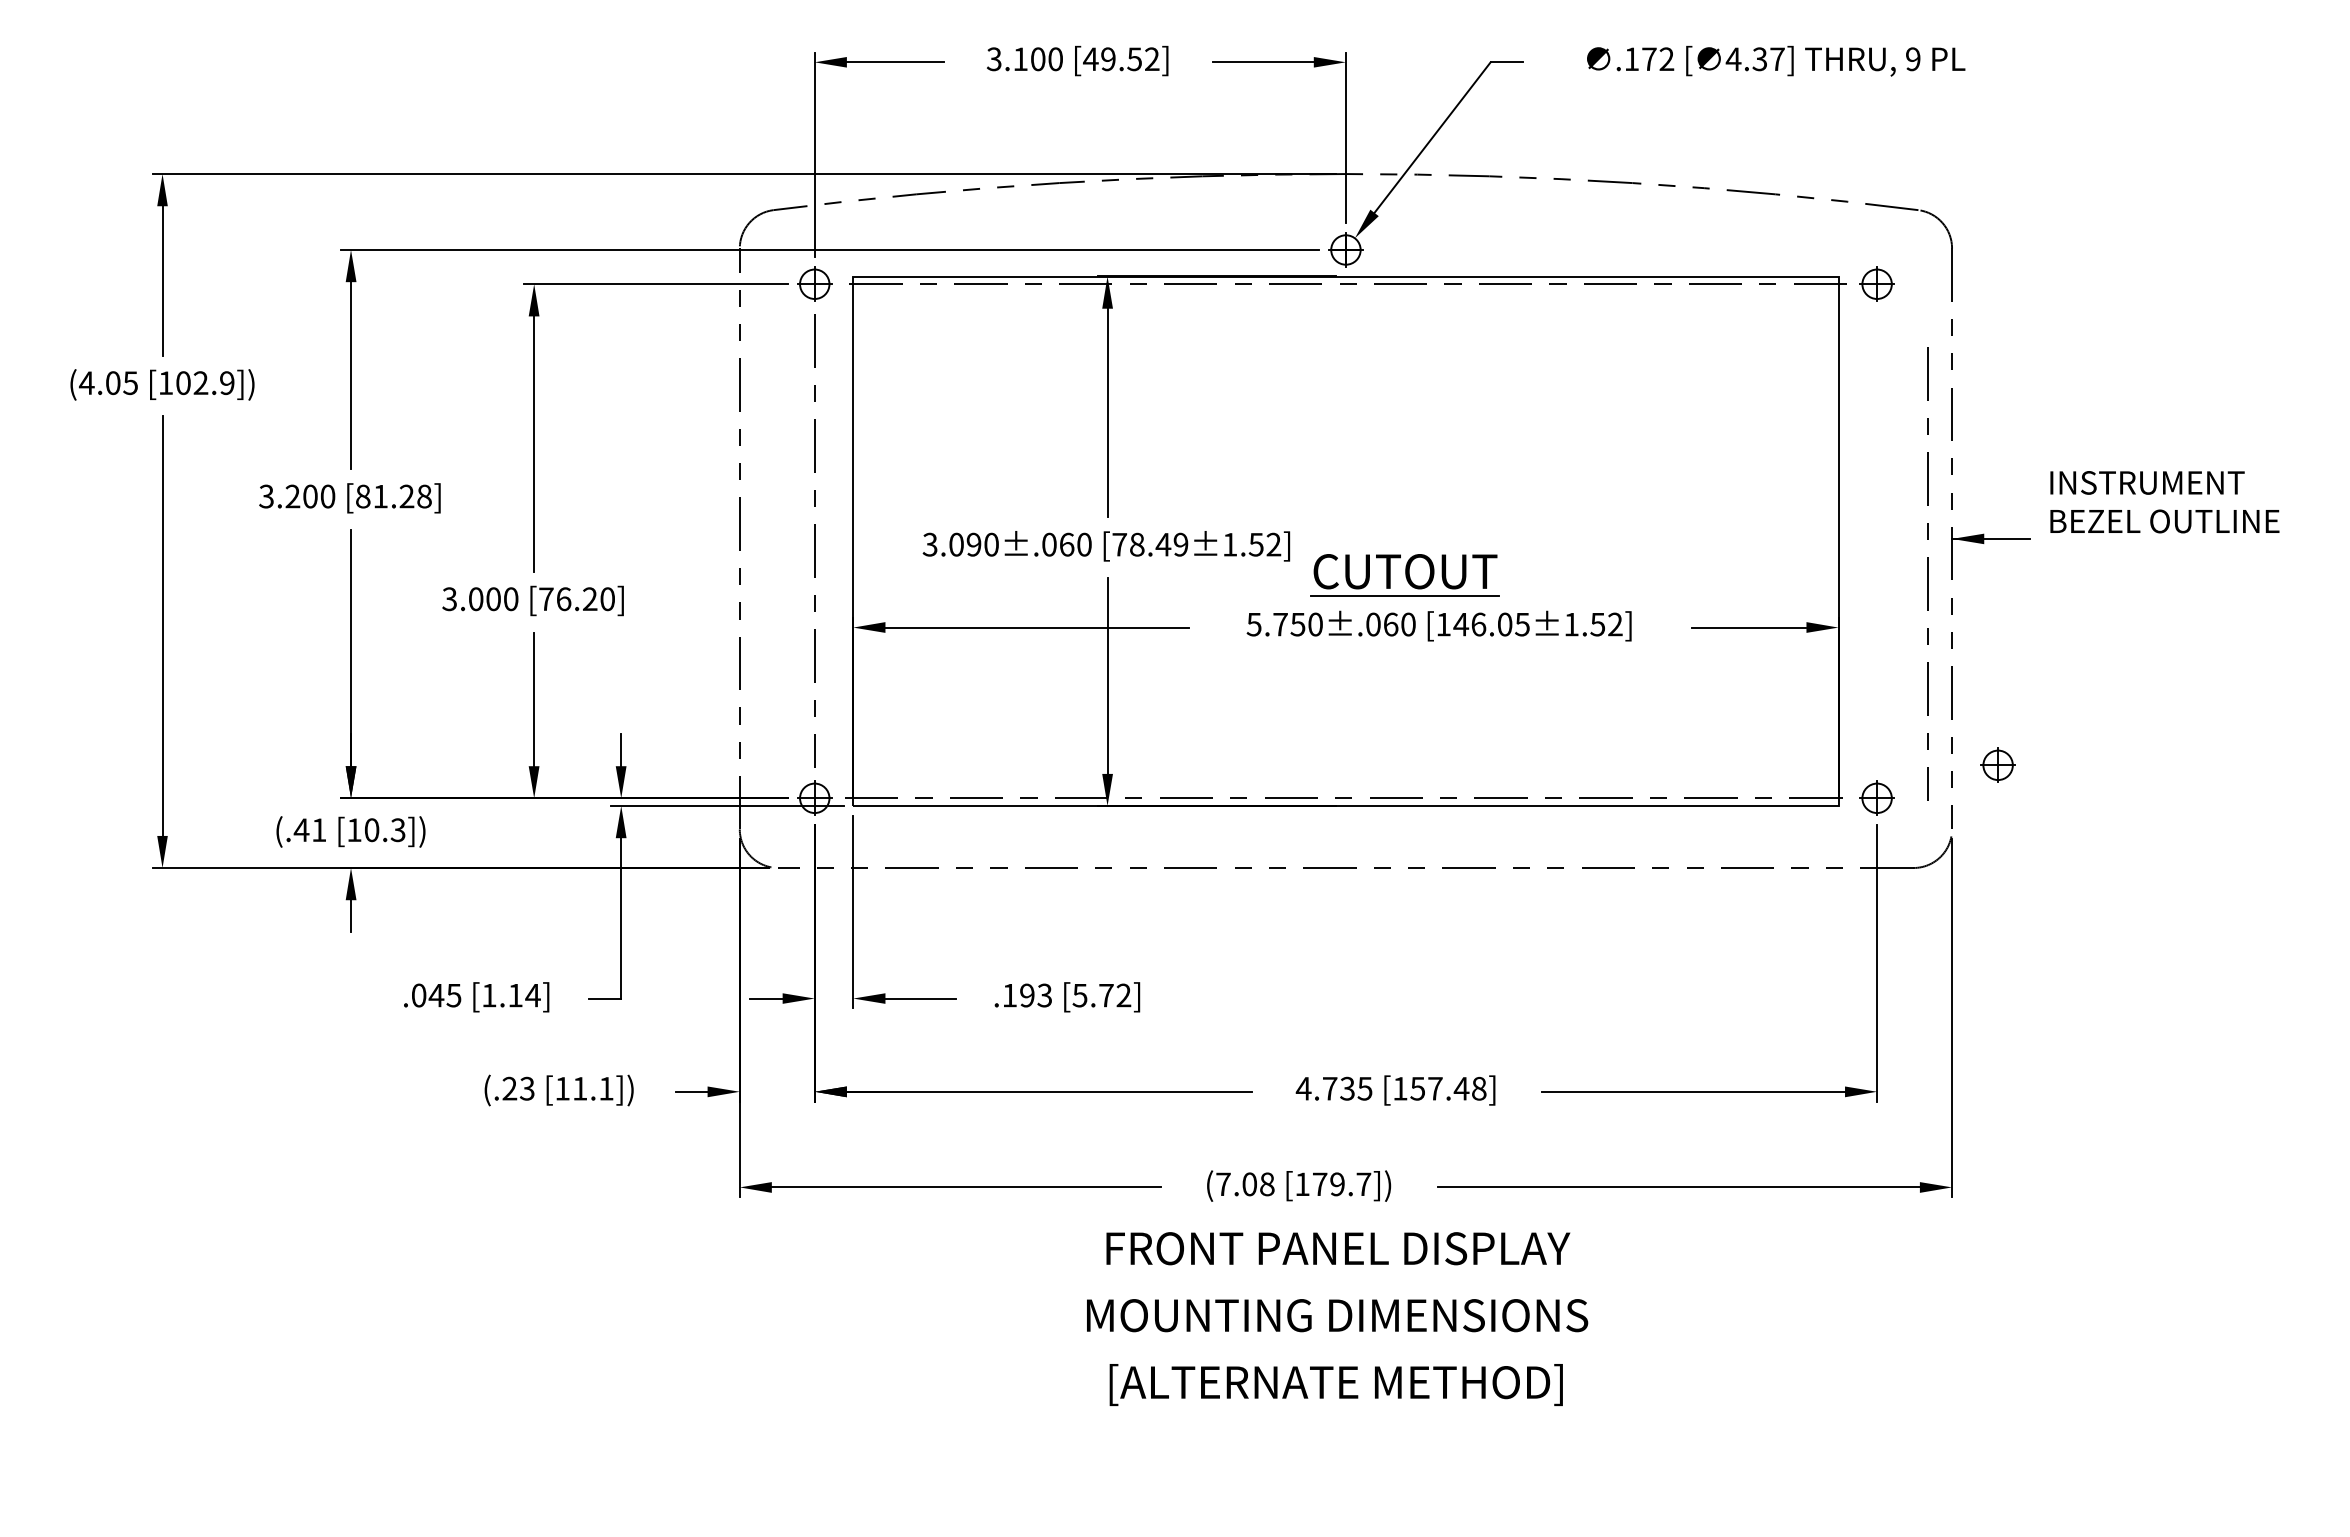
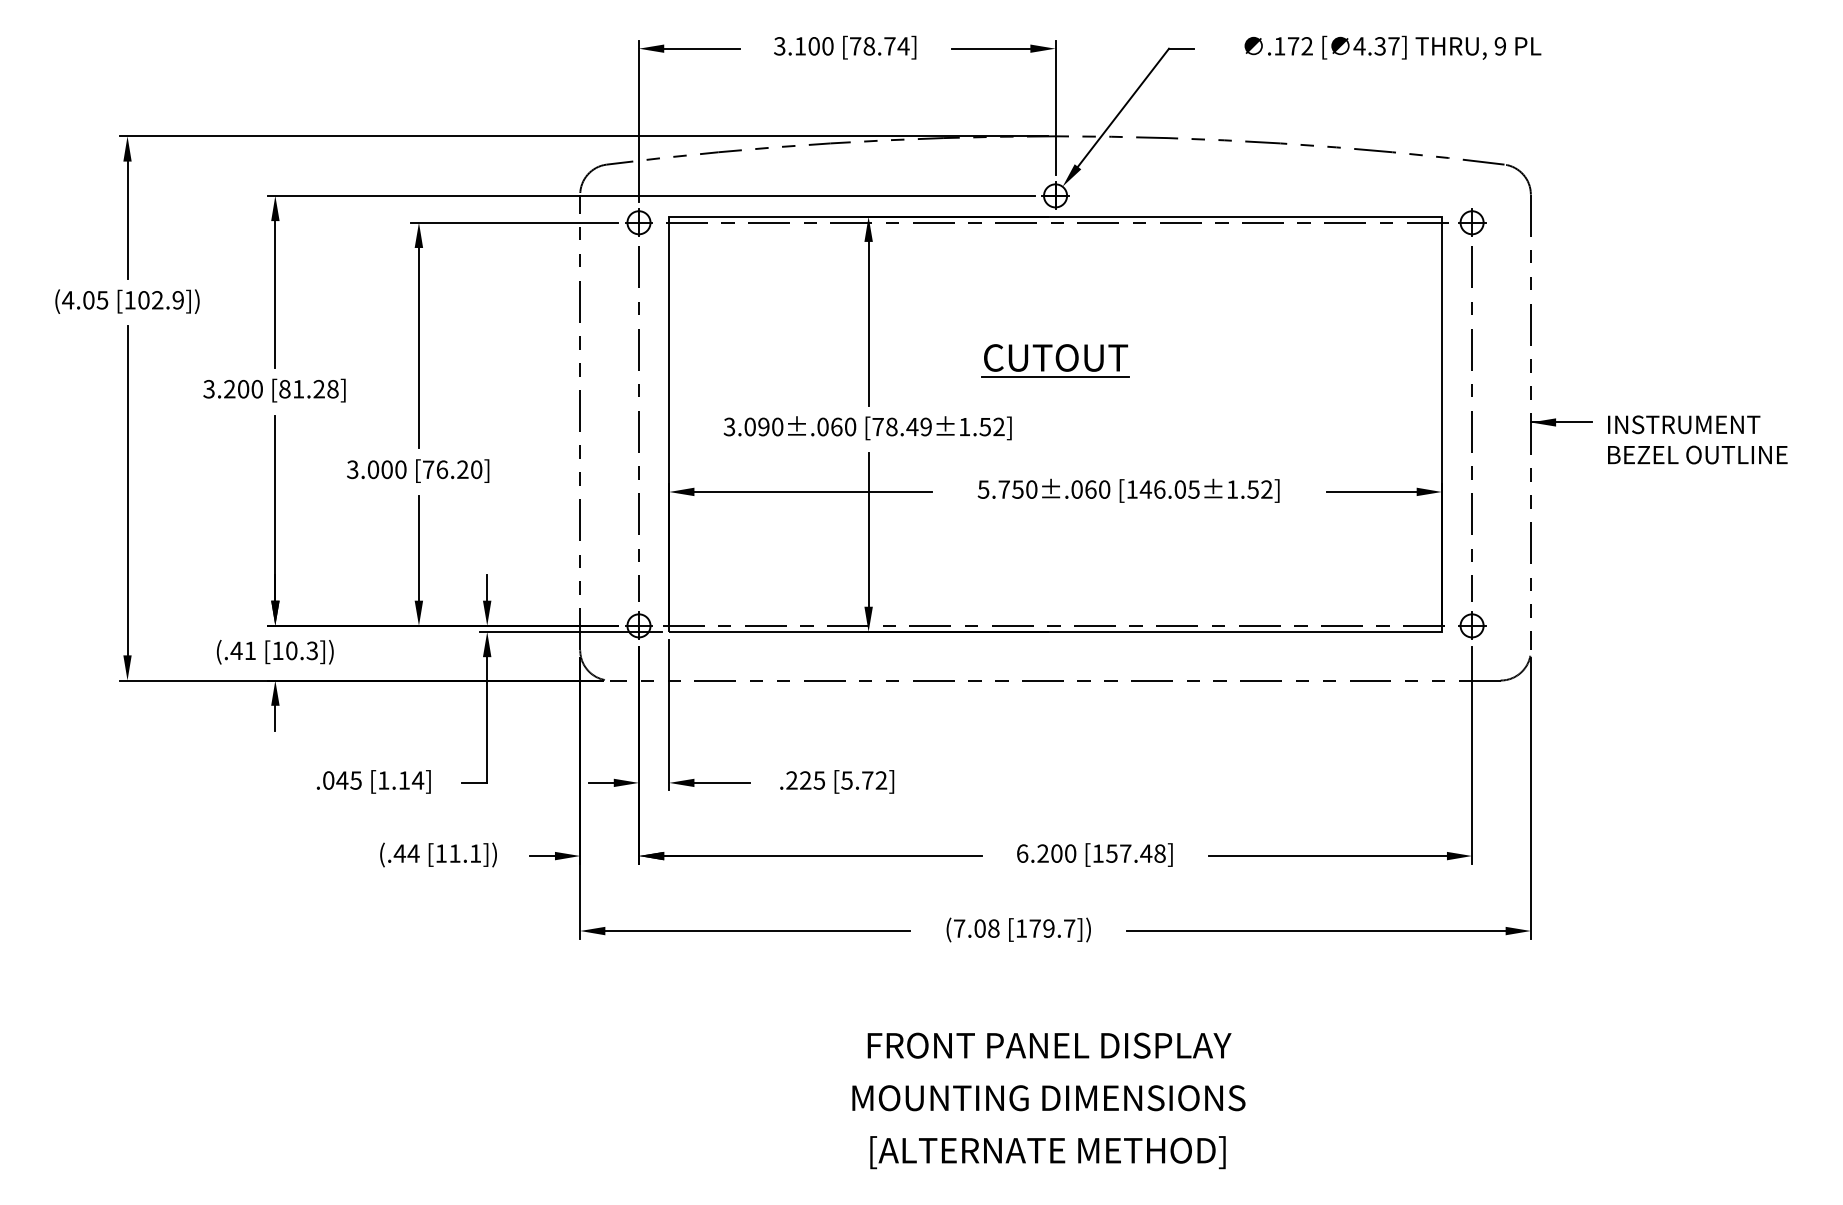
text: (1121, 59) -> (879, 46), [49.52] -> [78.74]
text: (2164, 502) -> (1697, 440), moved
line: (1927, 573) -> (1471, 423), moved
part: (1404, 575) -> (1055, 360), moved
part: (1997, 764) -> (1566, 599), removed
text: (1026, 995) -> (805, 780), .193 -> .225
text: (518, 1088) -> (406, 853), (.23 -> (.44
text: (1333, 1088) -> (1045, 853), 4.735 -> 6.200
text: (1337, 1318) -> (1048, 1100), moved

